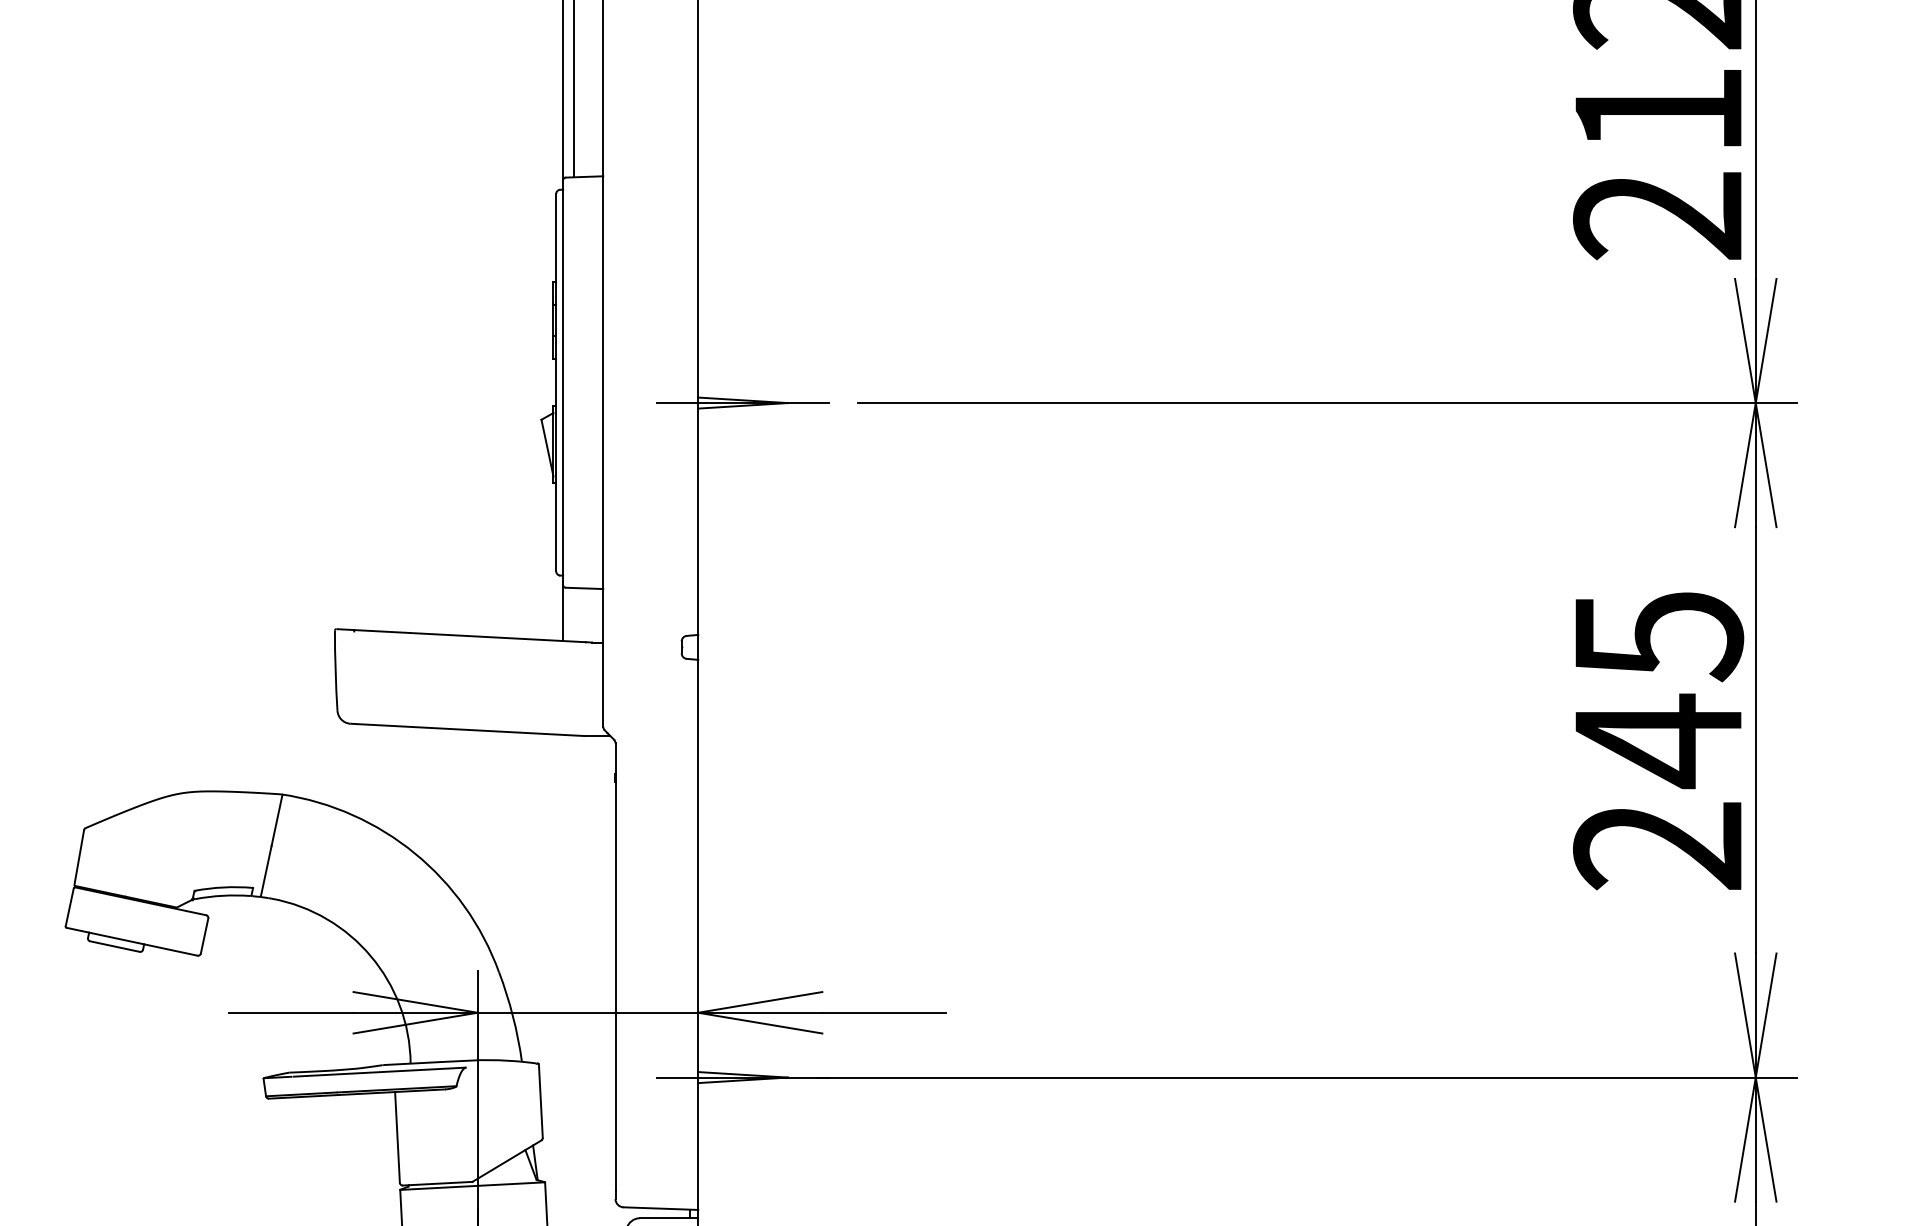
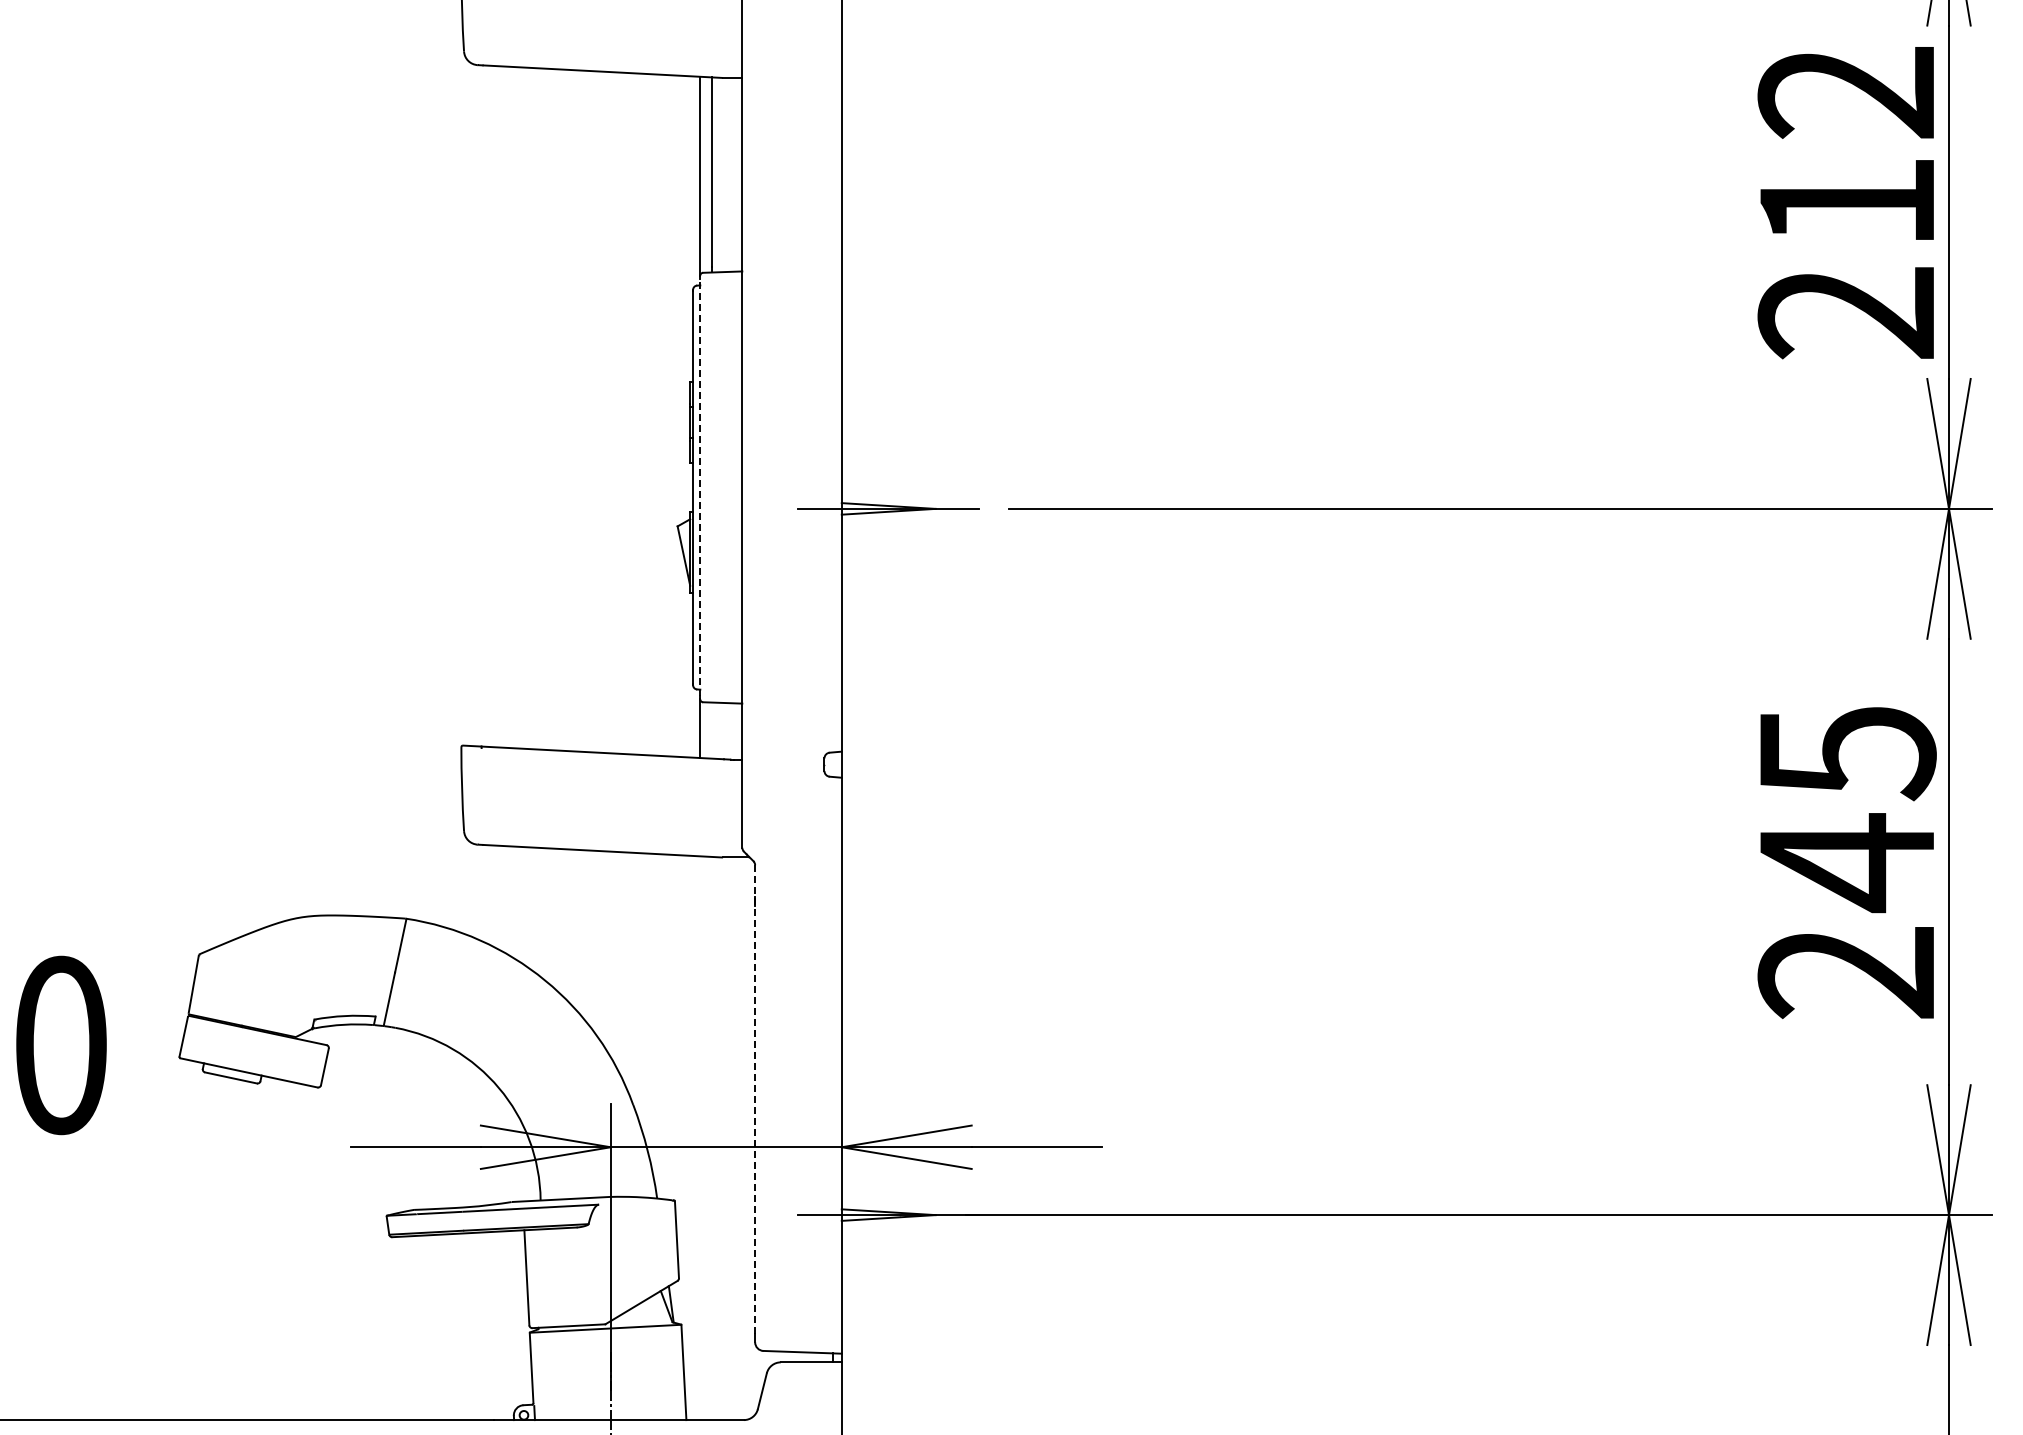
line: (563, 382) -> (700, 487), solid -> dashed
line: (615, 966) -> (755, 1098), solid -> dashed

